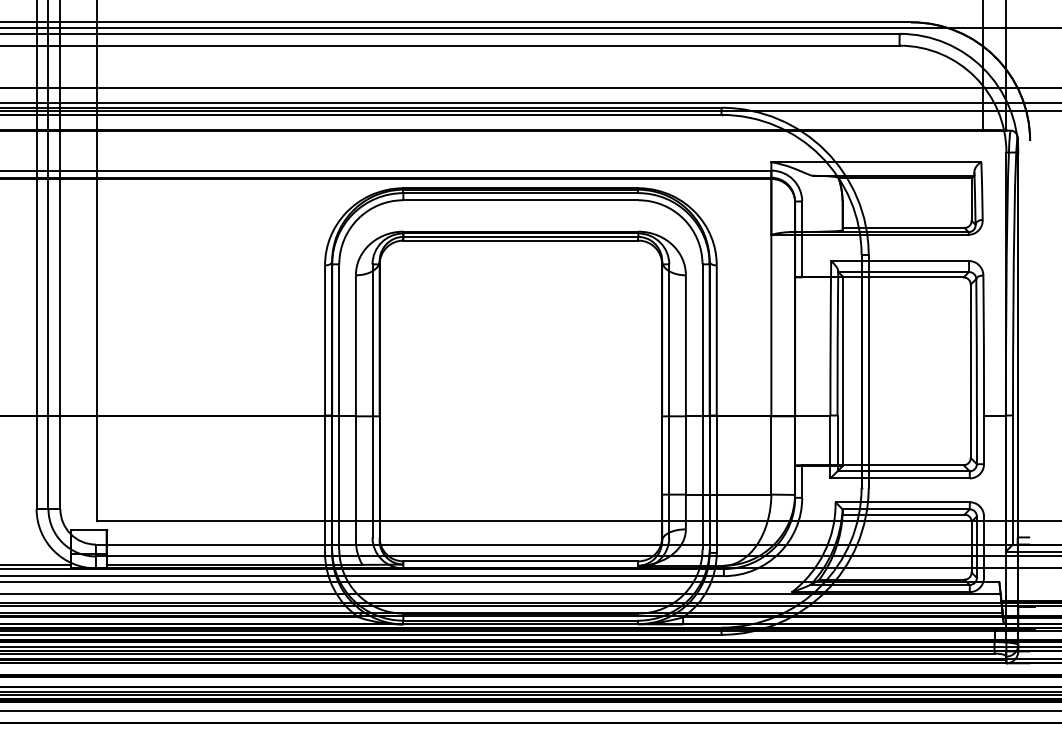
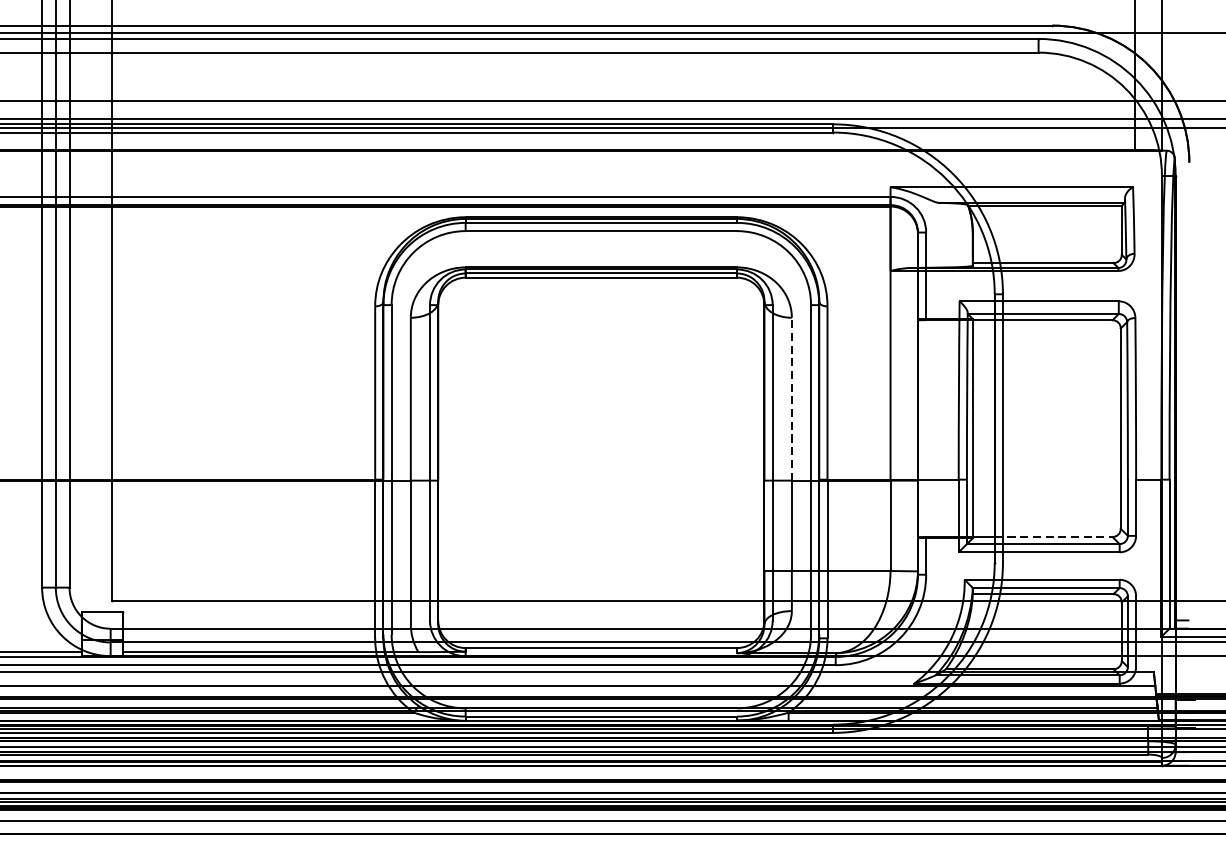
arc: (685, 344) -> (791, 397), solid -> dashed
line: (913, 465) -> (1054, 537), solid -> dashed

